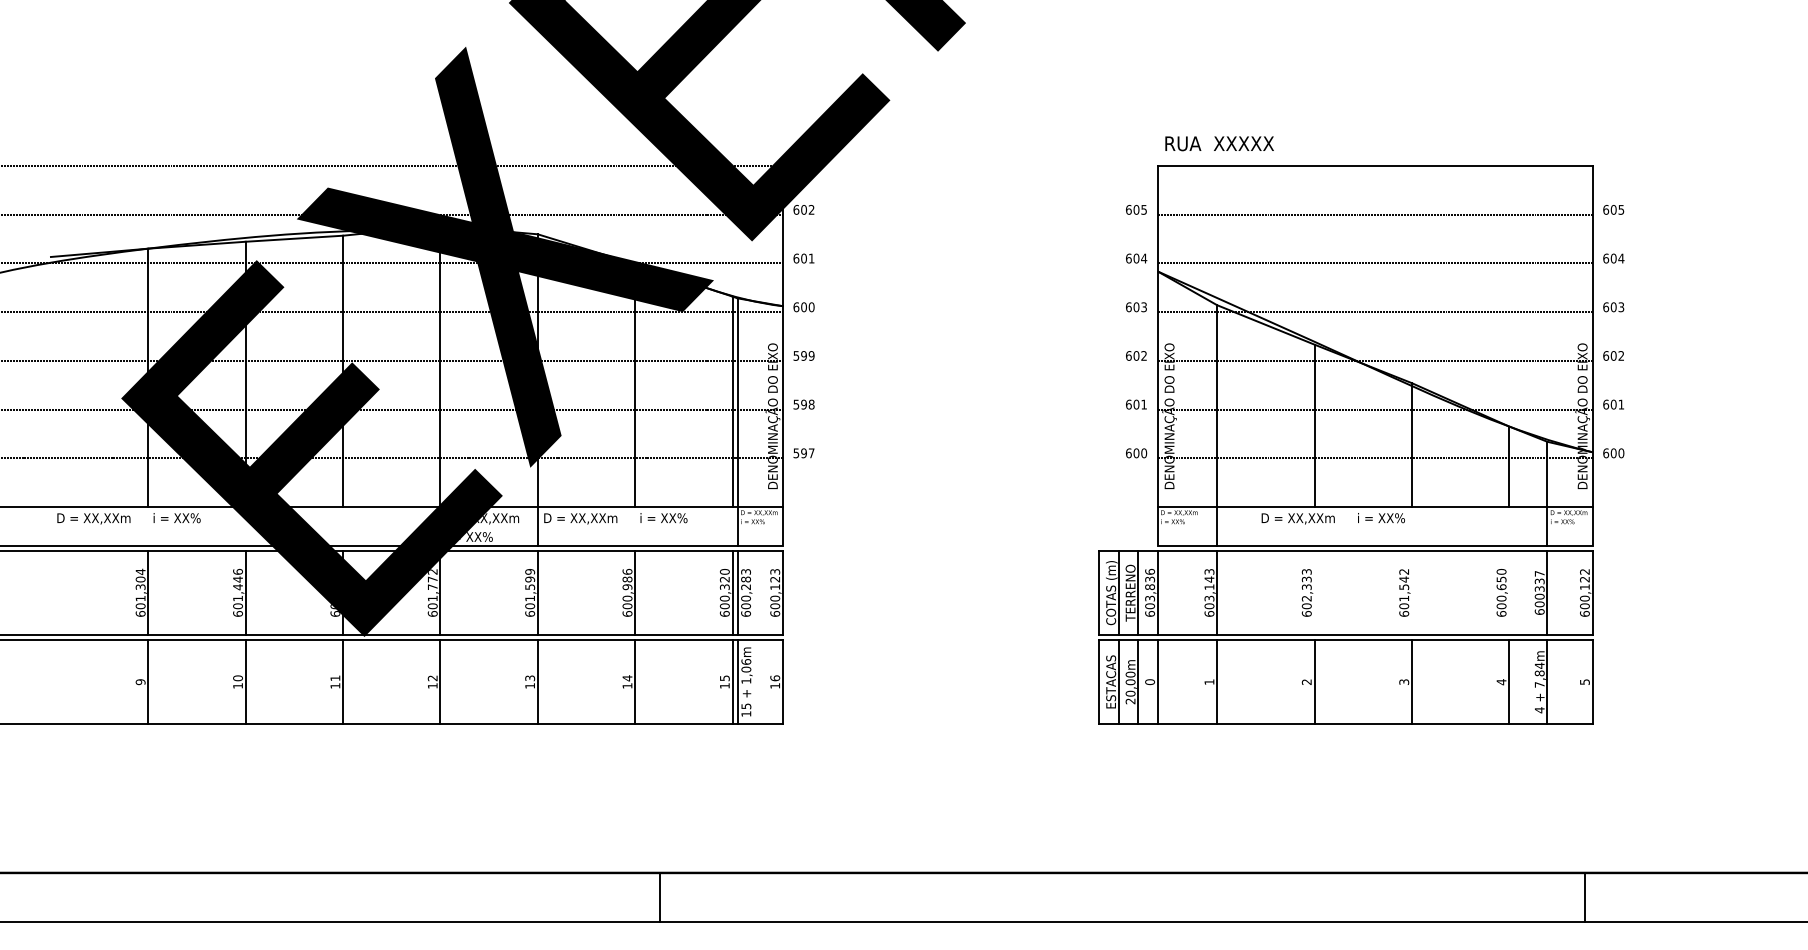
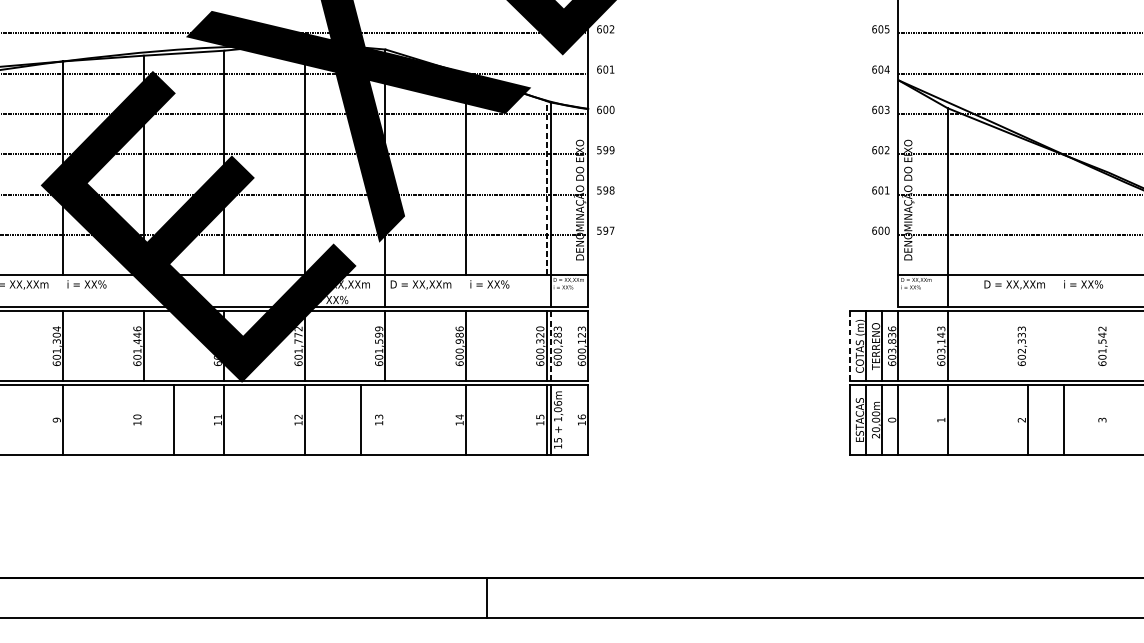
line: (732, 401) -> (546, 187), solid -> dashed
line: (1314, 425) -> (1028, 207), removed
line: (1411, 444) -> (1108, 223), removed
line: (737, 592) -> (550, 345), solid -> dashed
line: (1099, 593) -> (850, 346), solid -> dashed
line: (245, 681) -> (173, 419), moved
line: (537, 681) -> (360, 419), moved
line: (1411, 681) -> (1063, 419), moved

